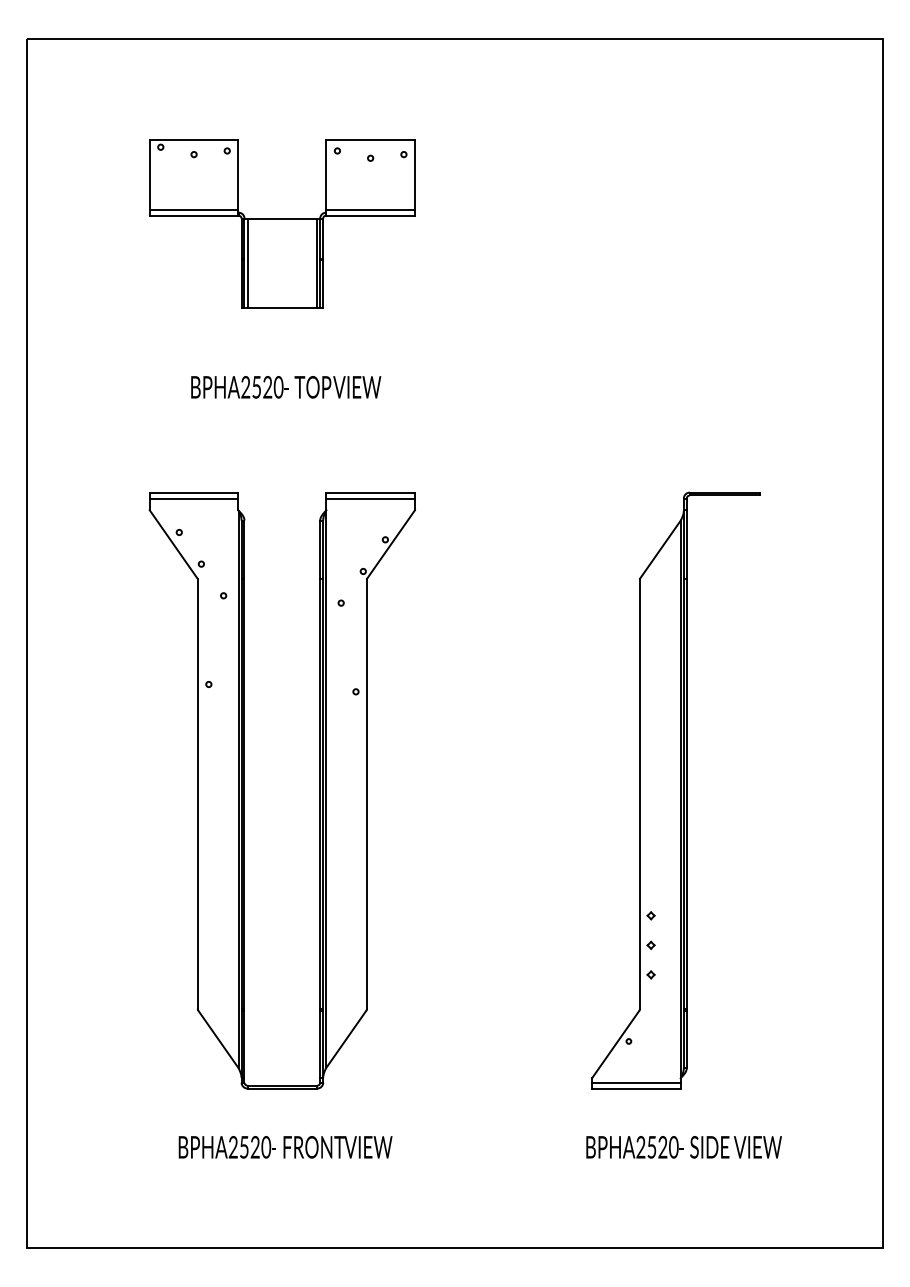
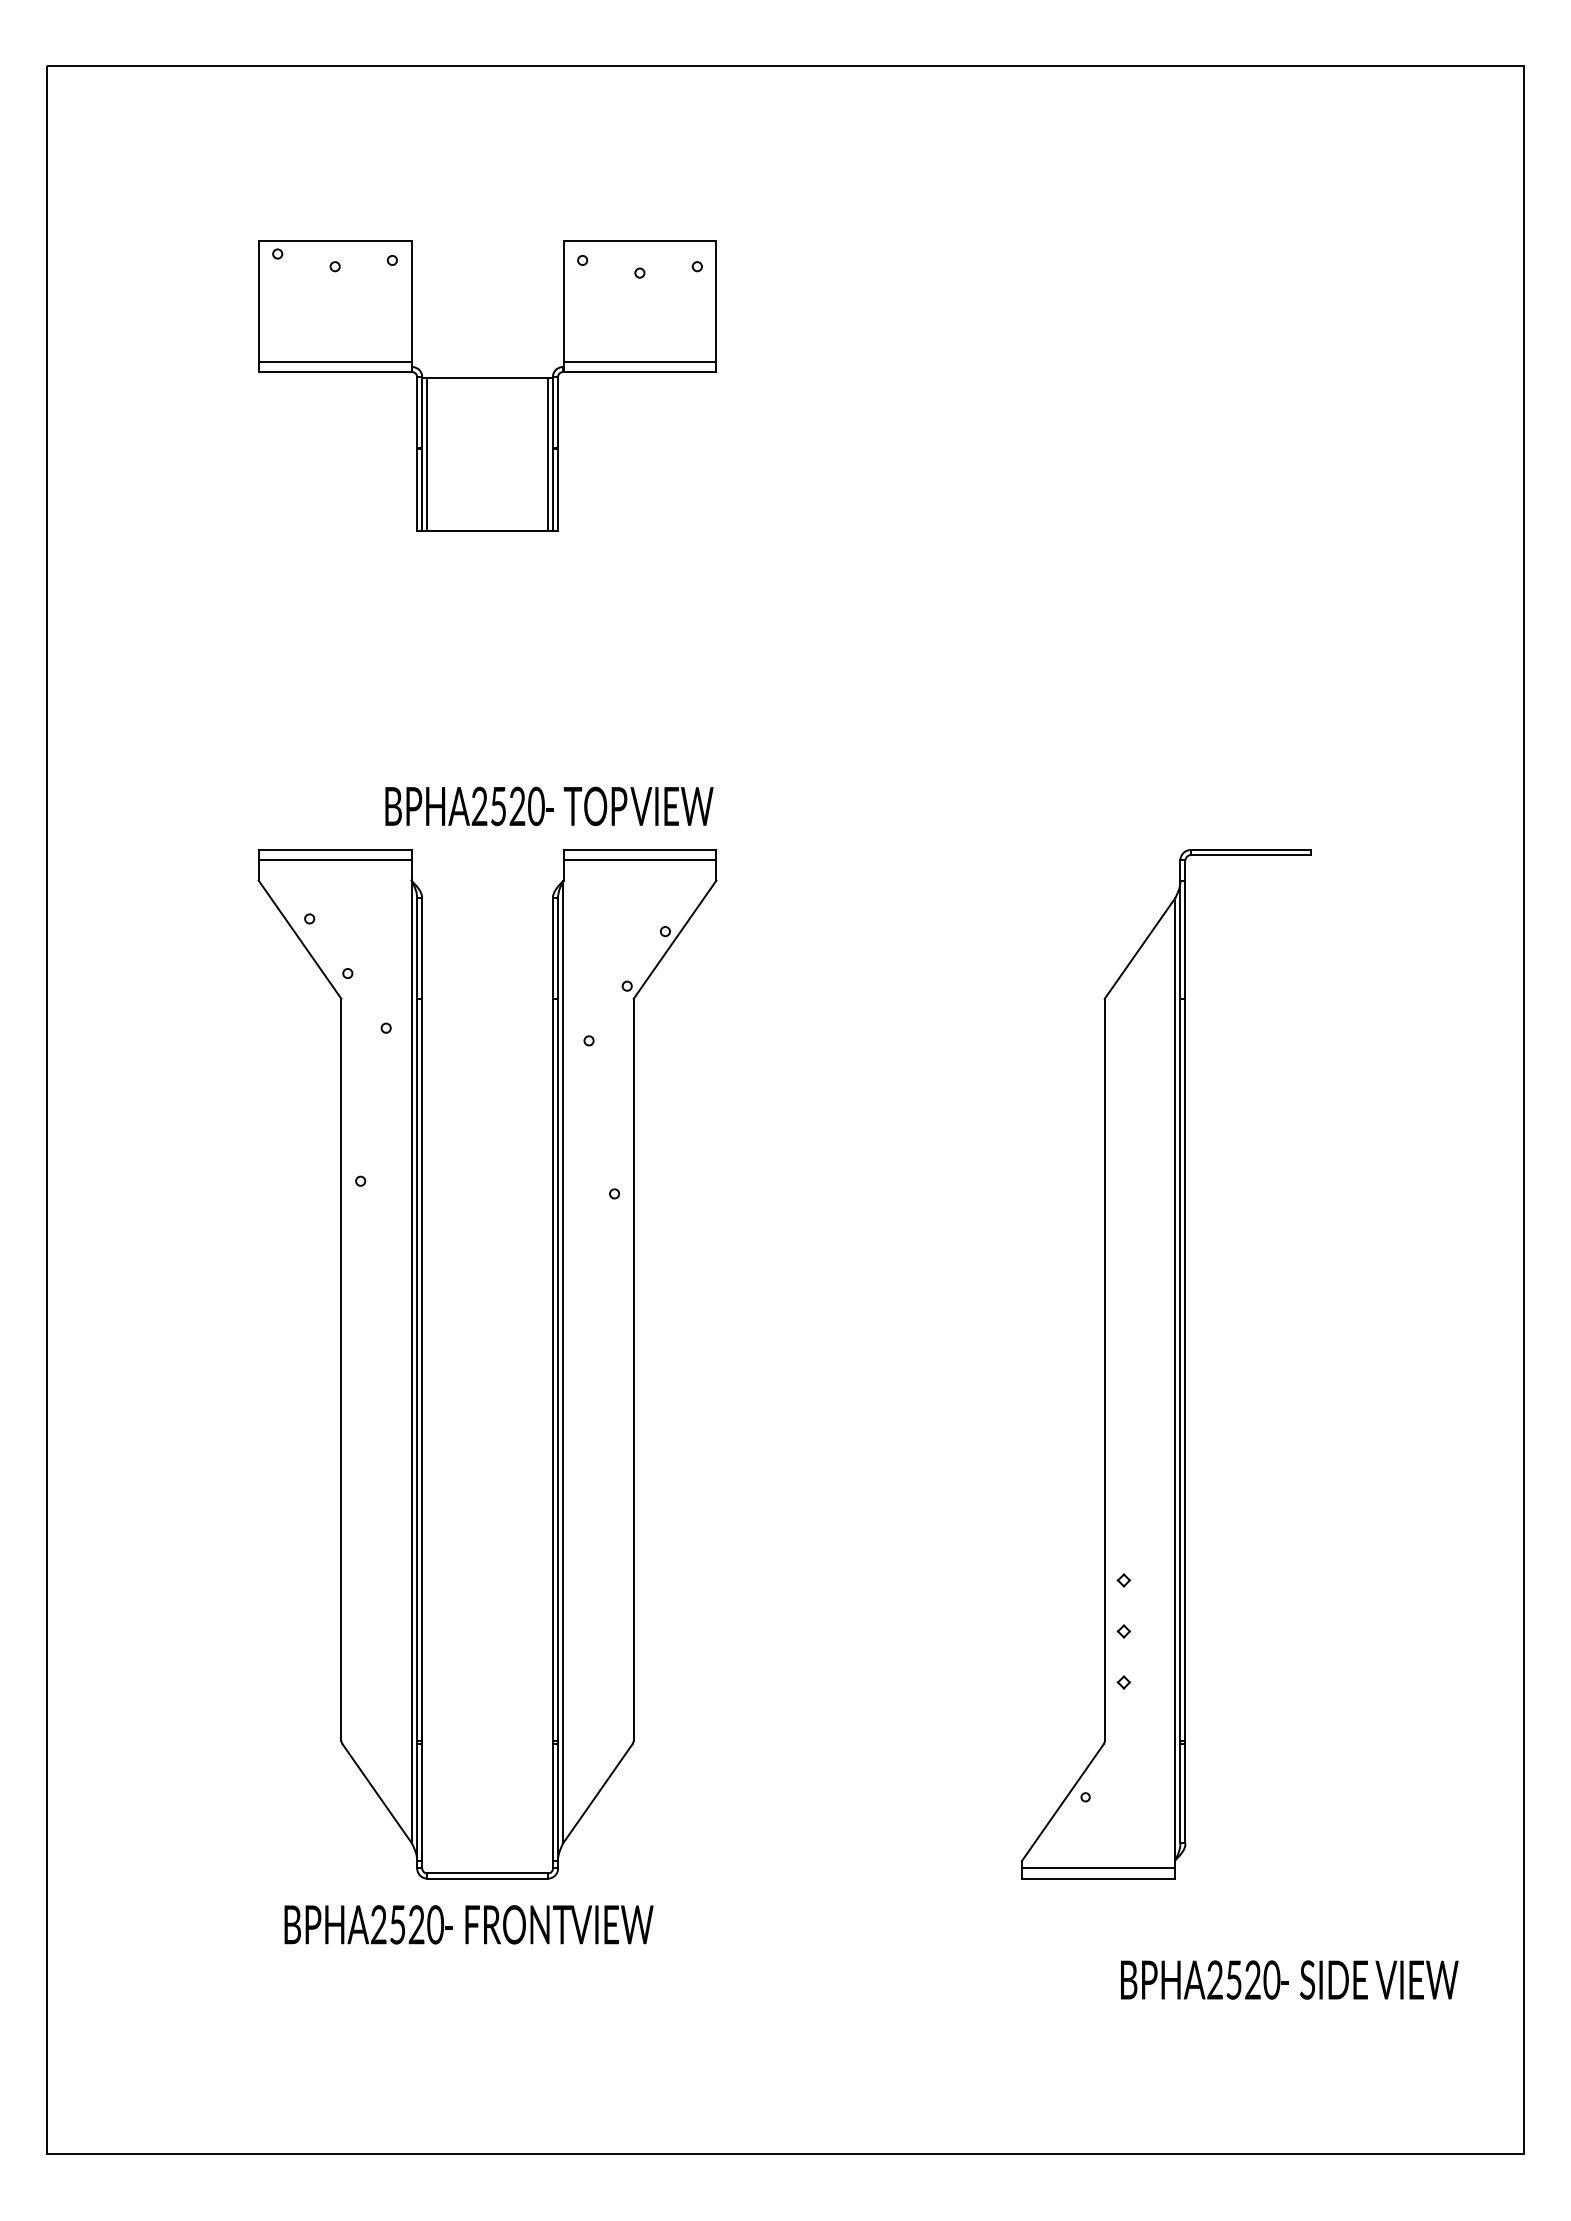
text: (286, 387) -> (549, 806), moved
text: (285, 1147) -> (468, 1925), moved
text: (683, 1147) -> (1288, 1980), moved

